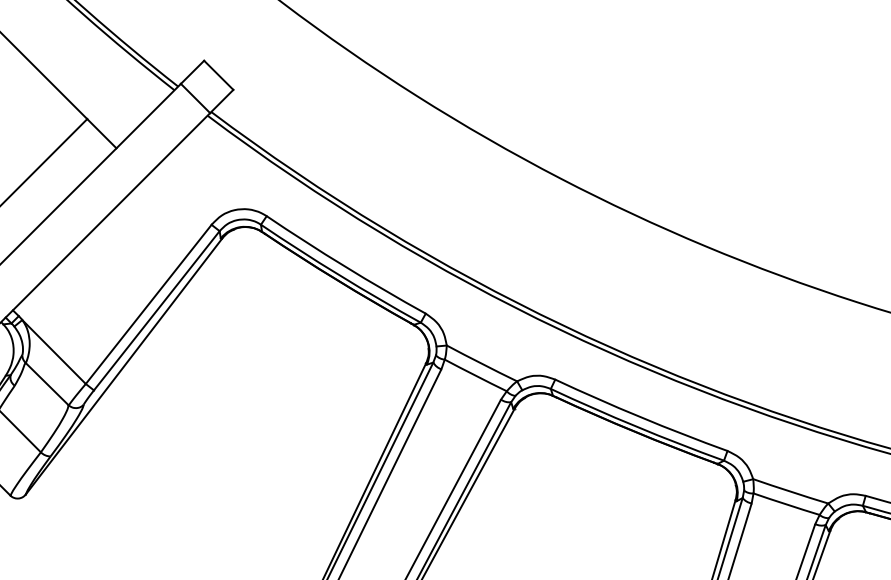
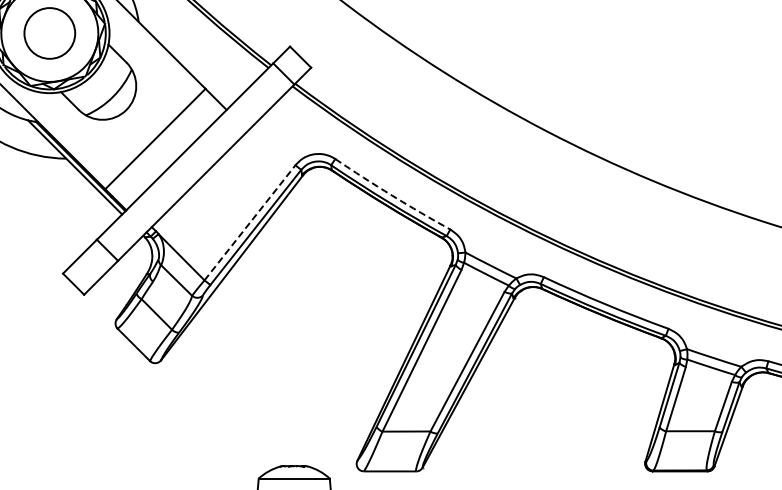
arc: (345, 266) -> (392, 195), solid -> dashed
line: (149, 303) -> (250, 222), solid -> dashed

